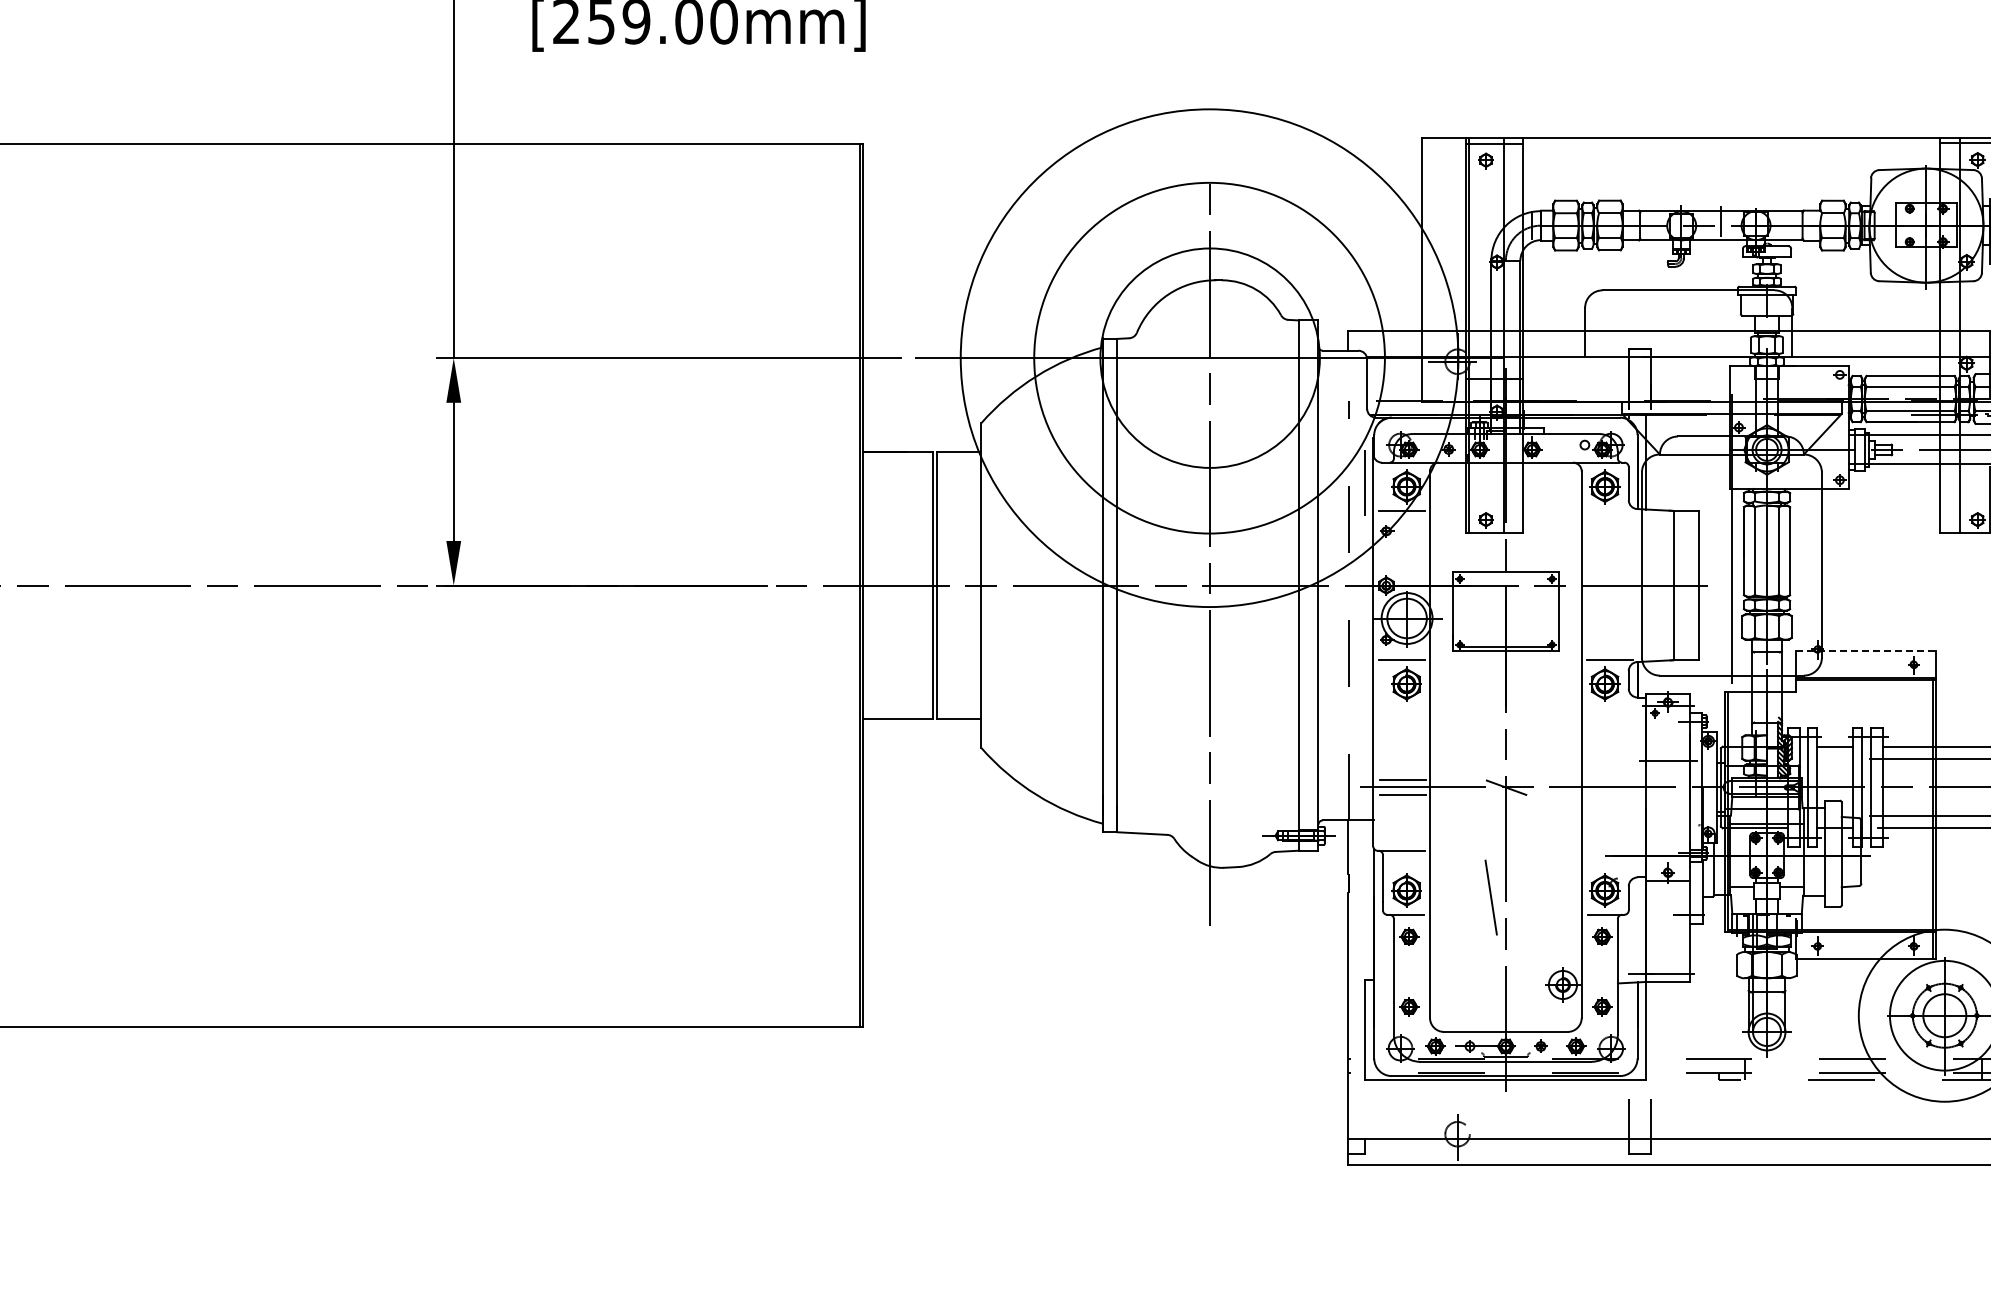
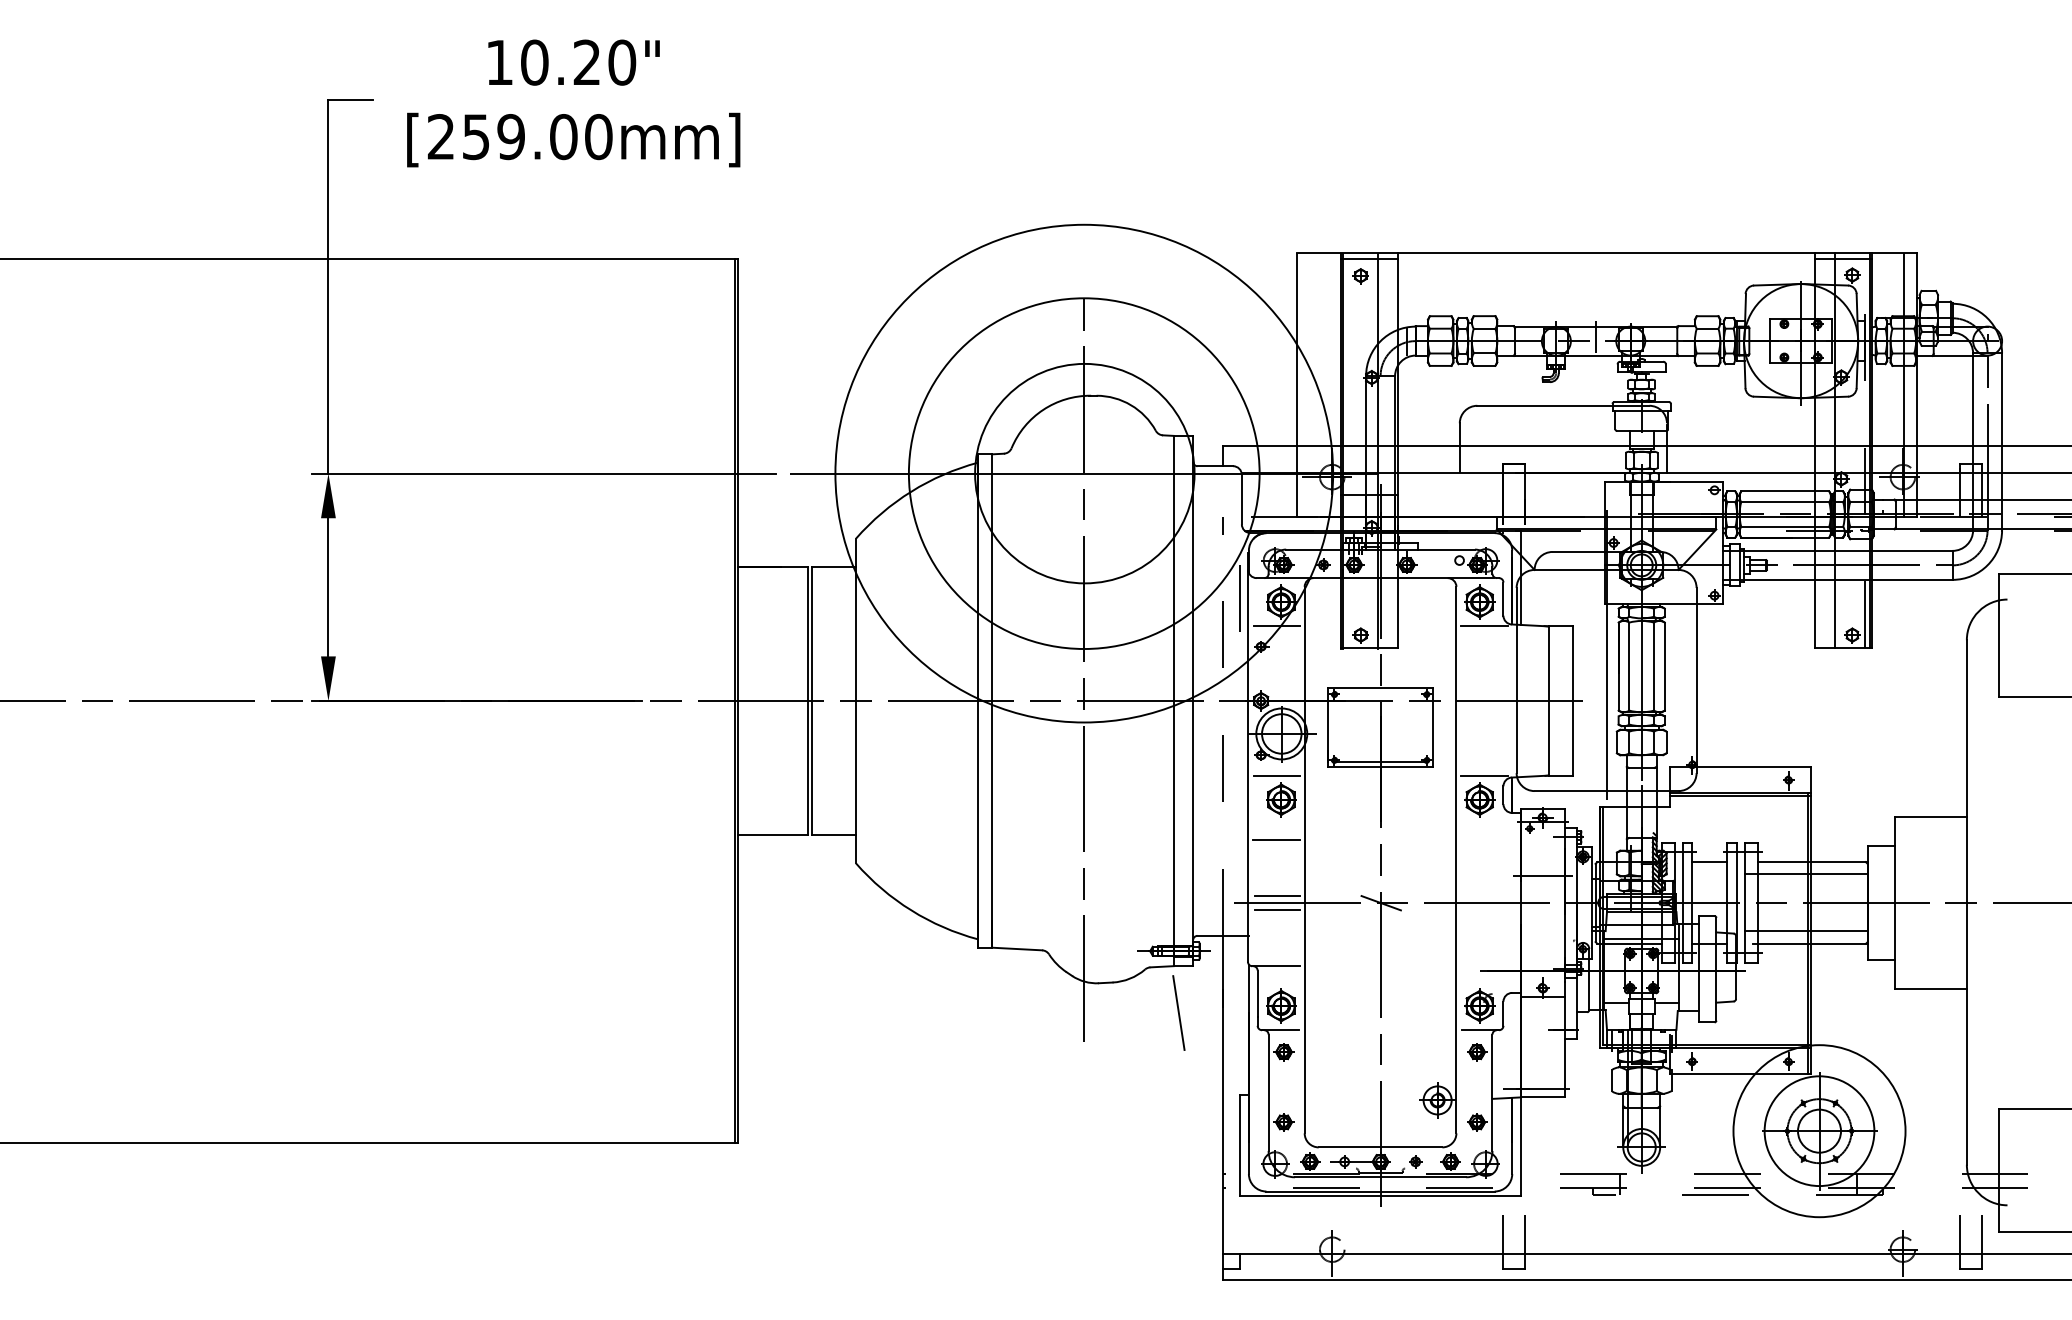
line: (1609, 511) -> (1484, 626), added
line: (1865, 651) -> (1740, 766), dashed -> solid
line: (1401, 724) -> (1276, 839), added
line: (1490, 897) -> (1178, 1012), moved

